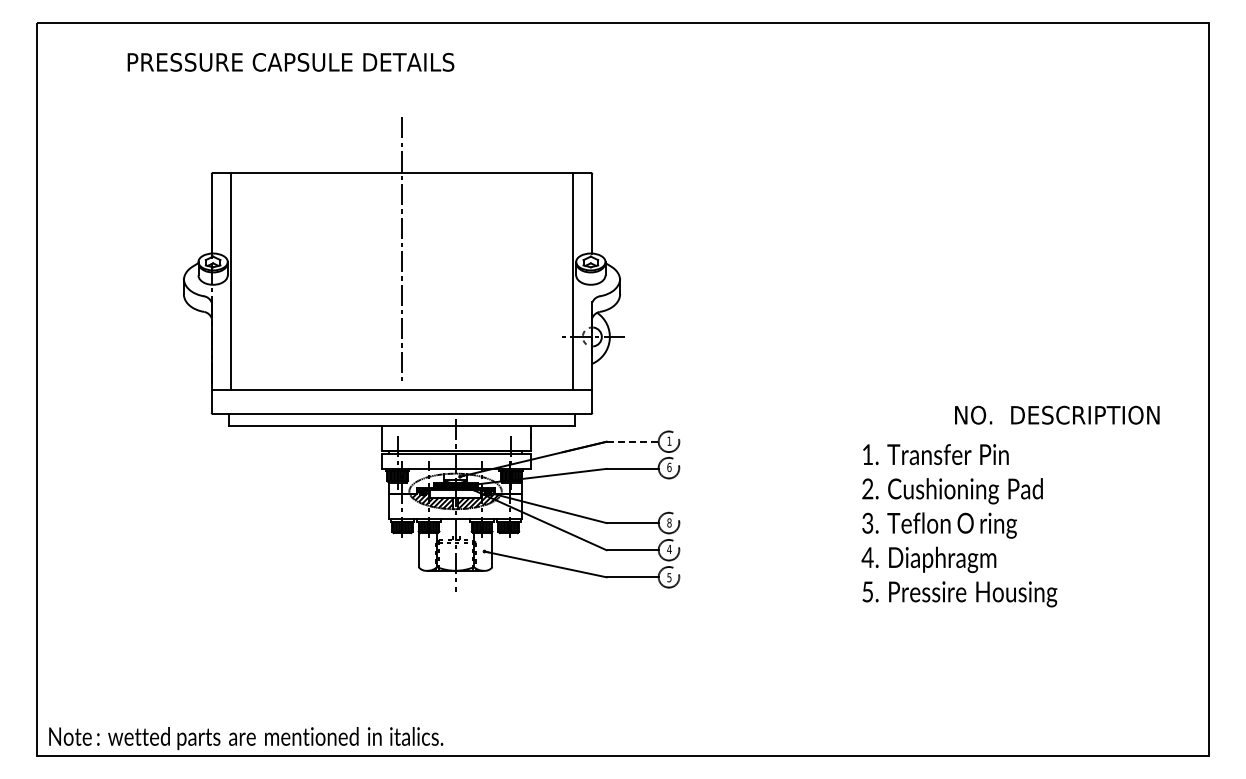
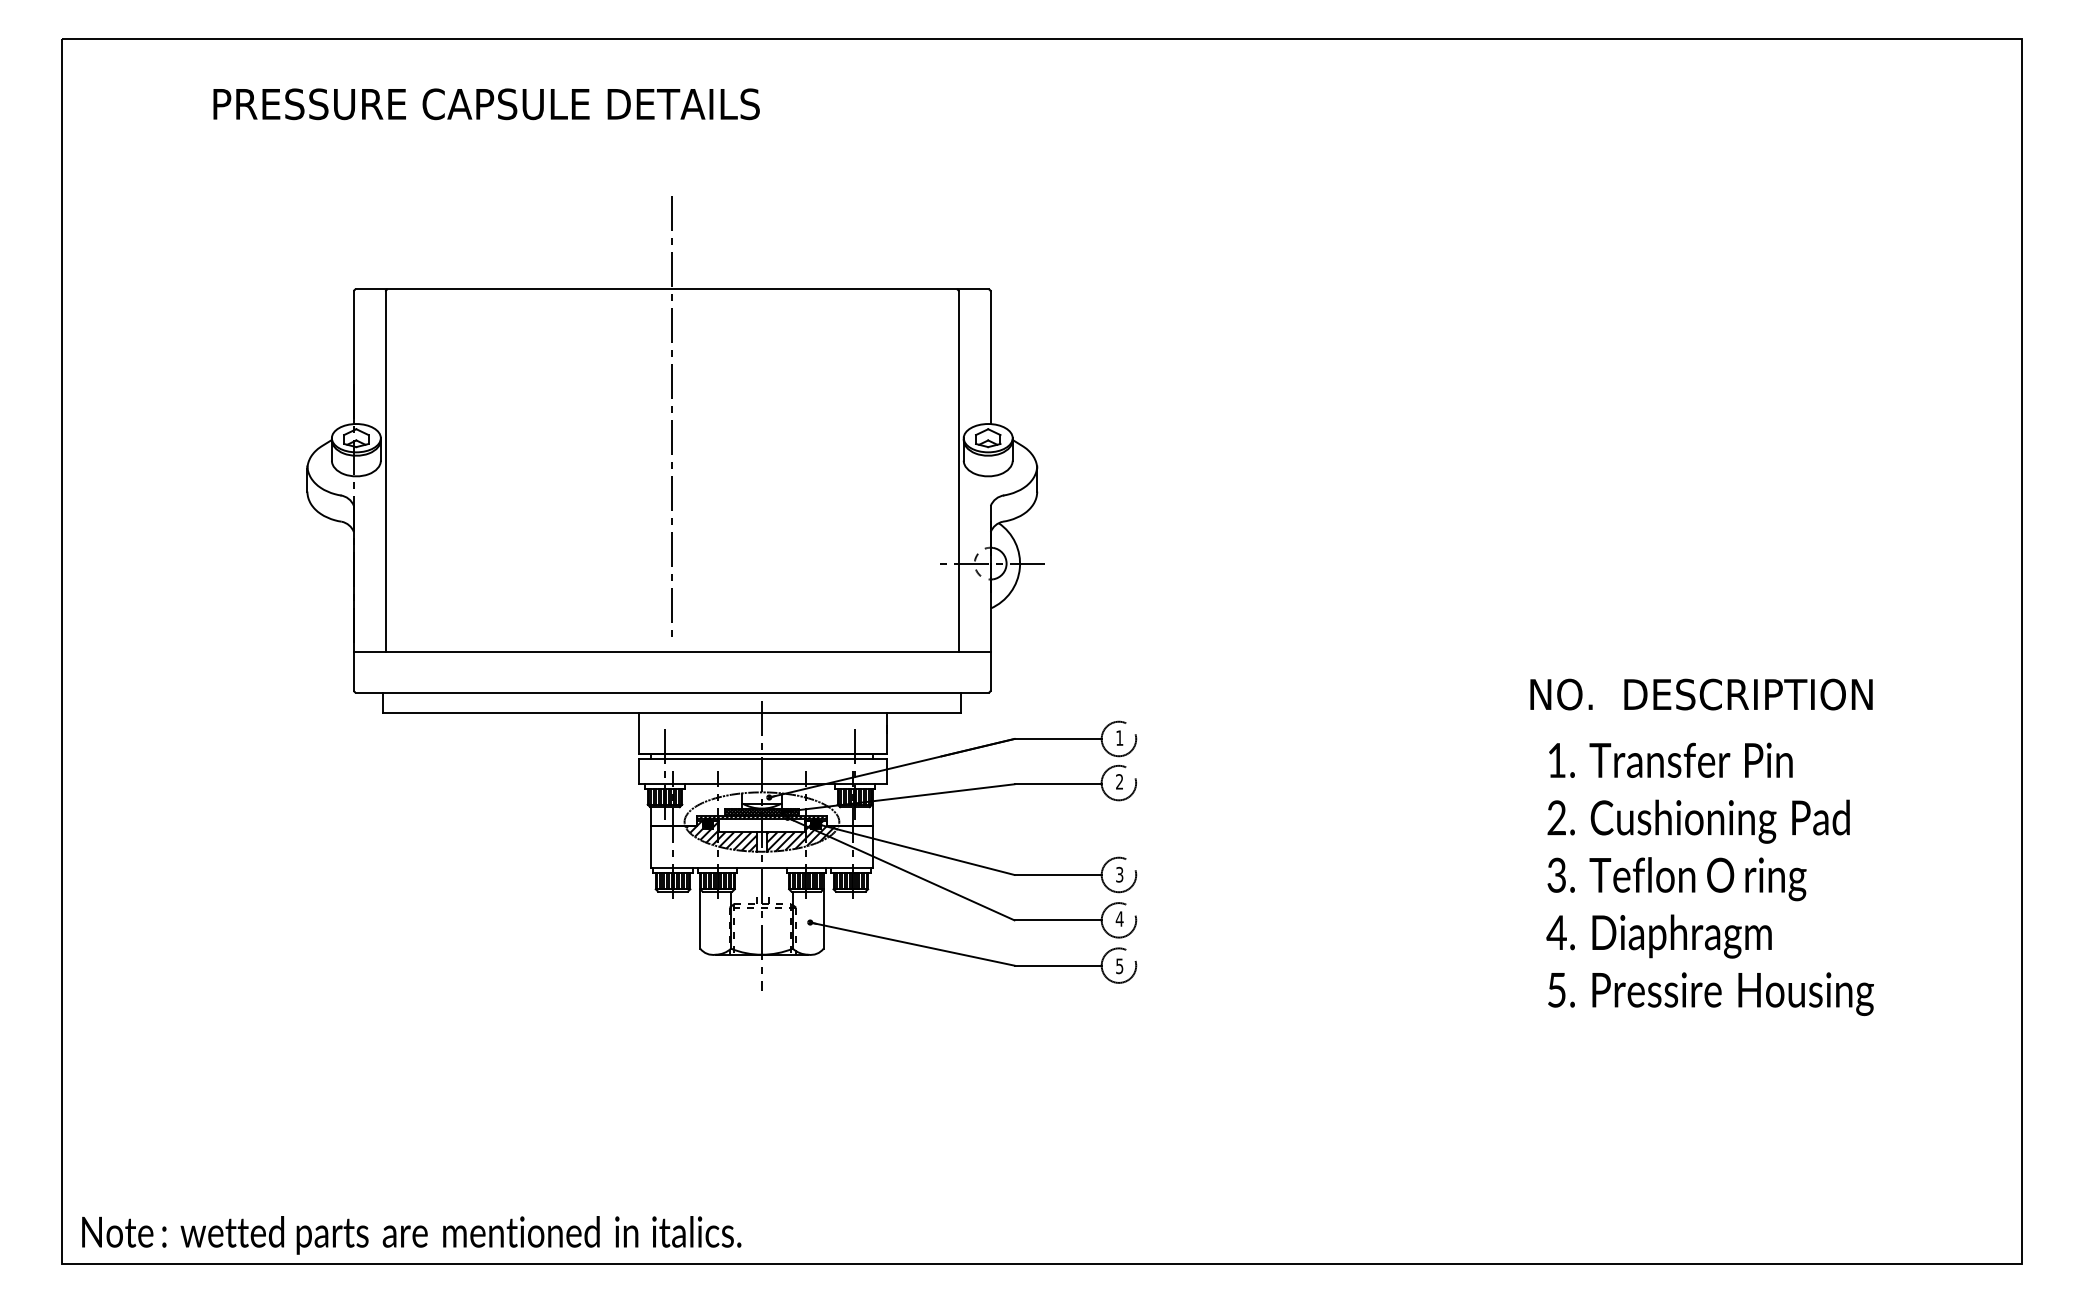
text: (1057, 414) -> (1701, 693), moved
line: (633, 441) -> (1059, 738), dashed -> solid
text: (669, 467) -> (1119, 781), 6 -> 2
text: (669, 522) -> (1119, 873), 8 -> 3
text: (959, 525) -> (1710, 879), moved

